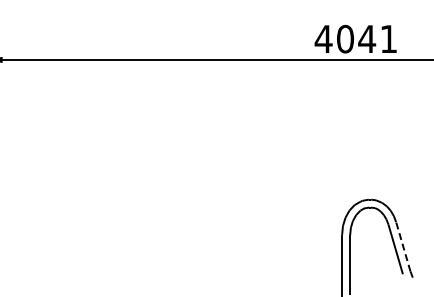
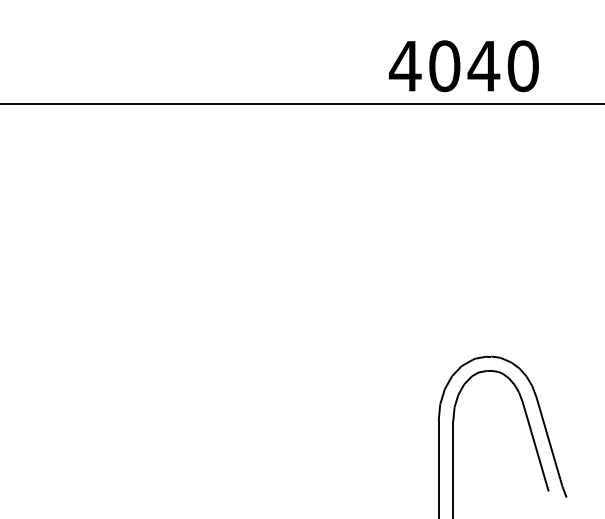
text: (388, 38) -> (522, 64), 4041 -> 4040
line: (403, 246) -> (549, 441), dashed -> solid

